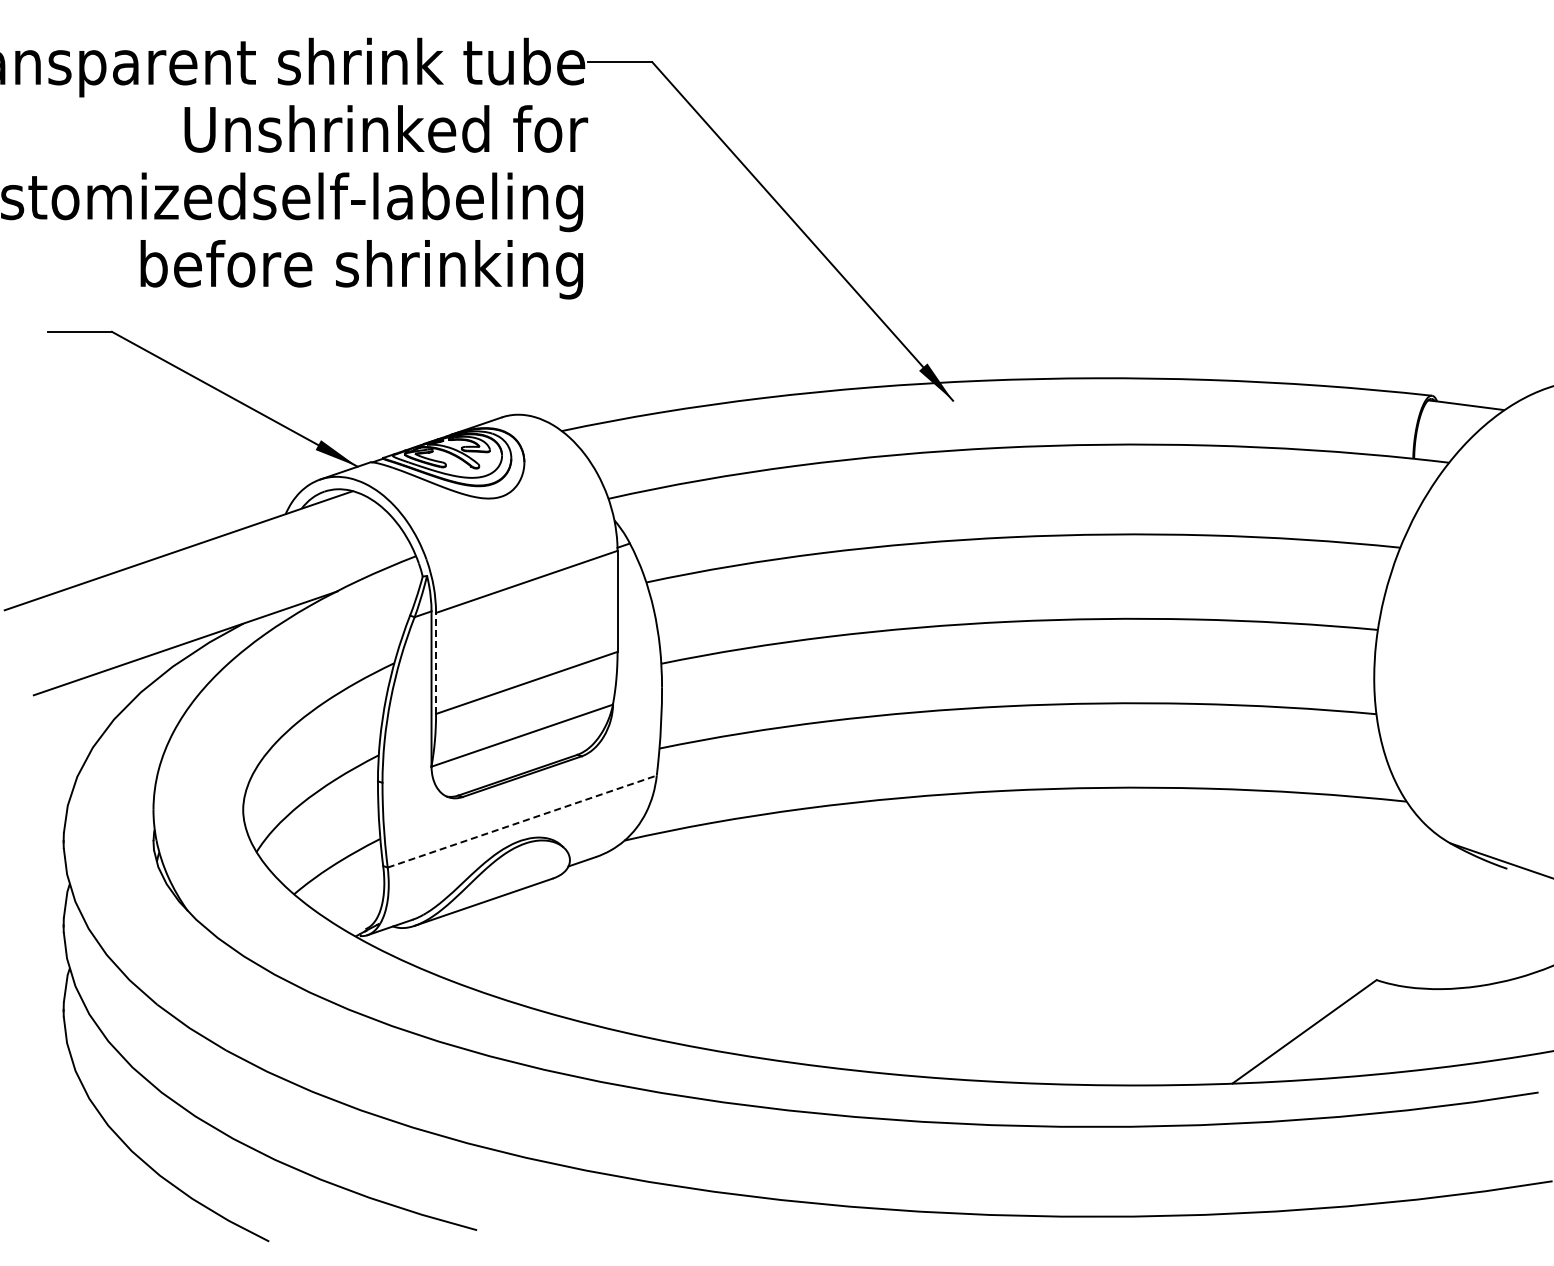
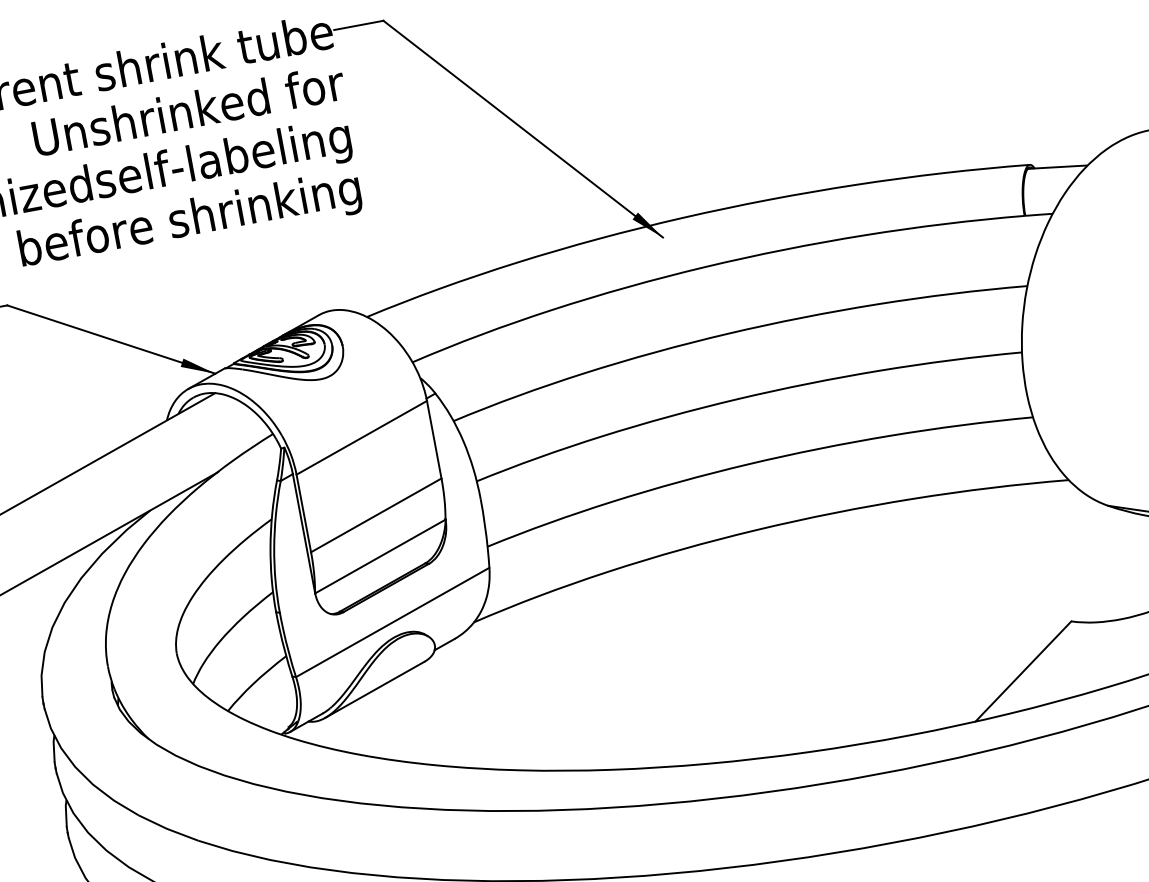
line: (436, 663) -> (304, 513), dashed -> solid
line: (522, 821) -> (392, 622), dashed -> solid

